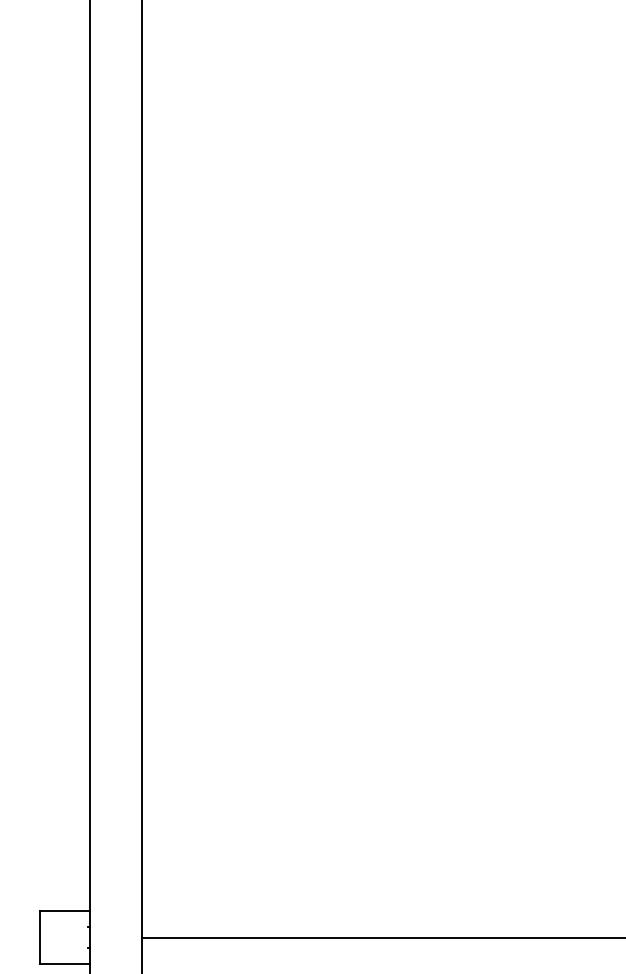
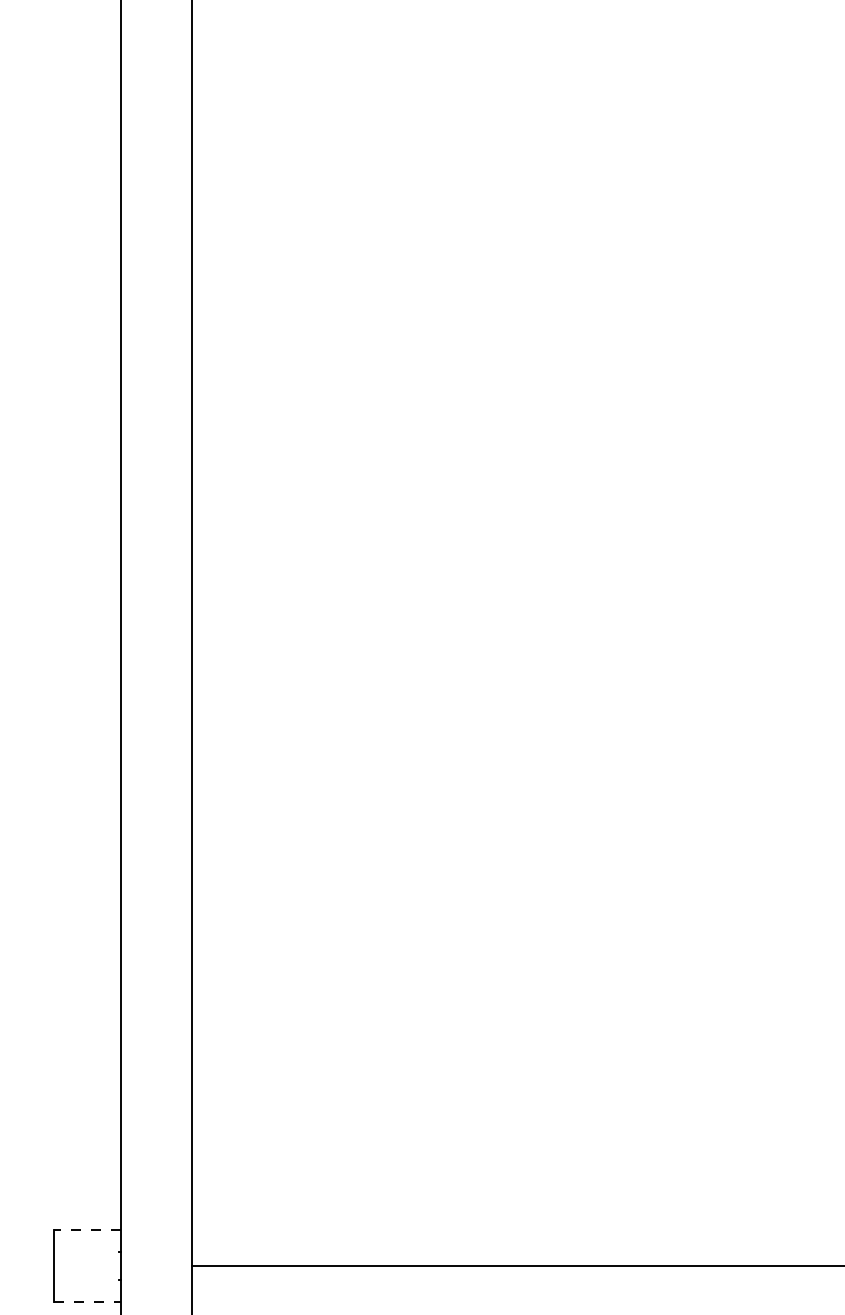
line: (64, 911) -> (87, 1230), solid -> dashed
line: (64, 964) -> (87, 1302), solid -> dashed

